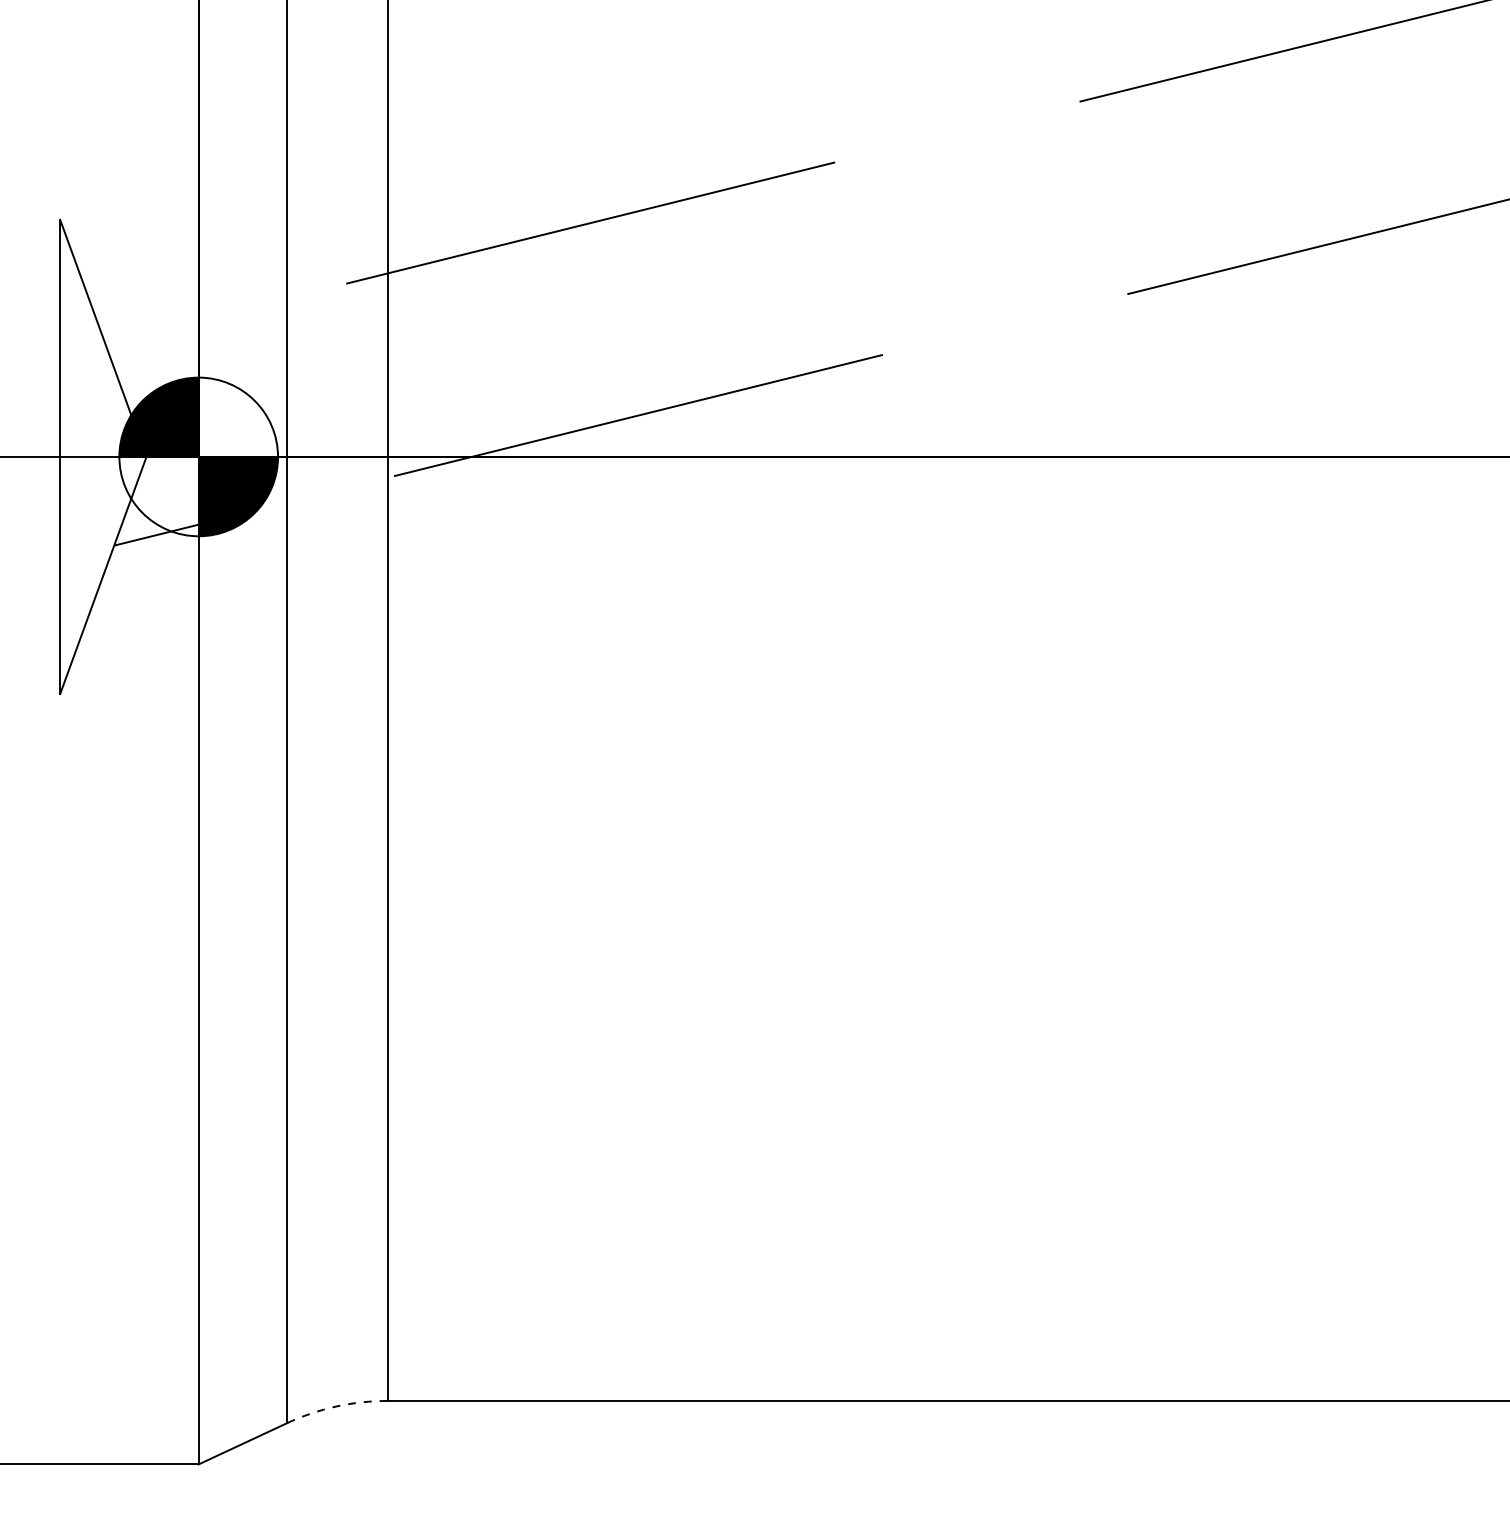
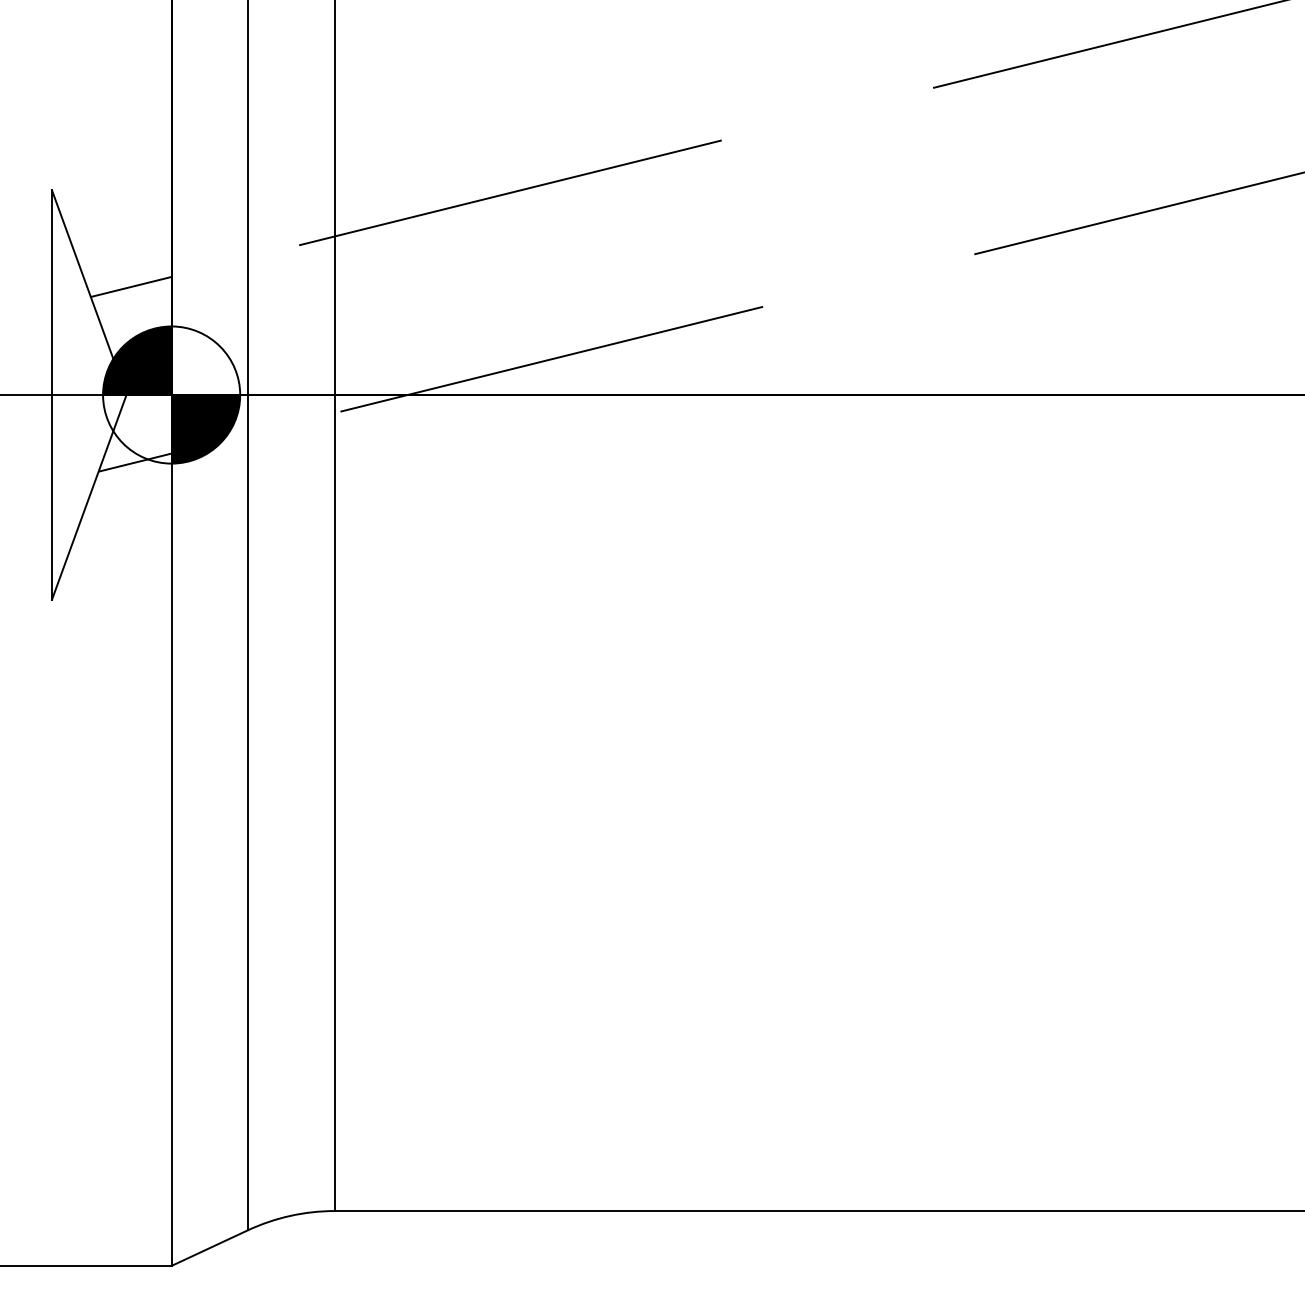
line: (151, 331) -> (130, 286), added
arc: (336, 1406) -> (290, 1215), dashed -> solid

